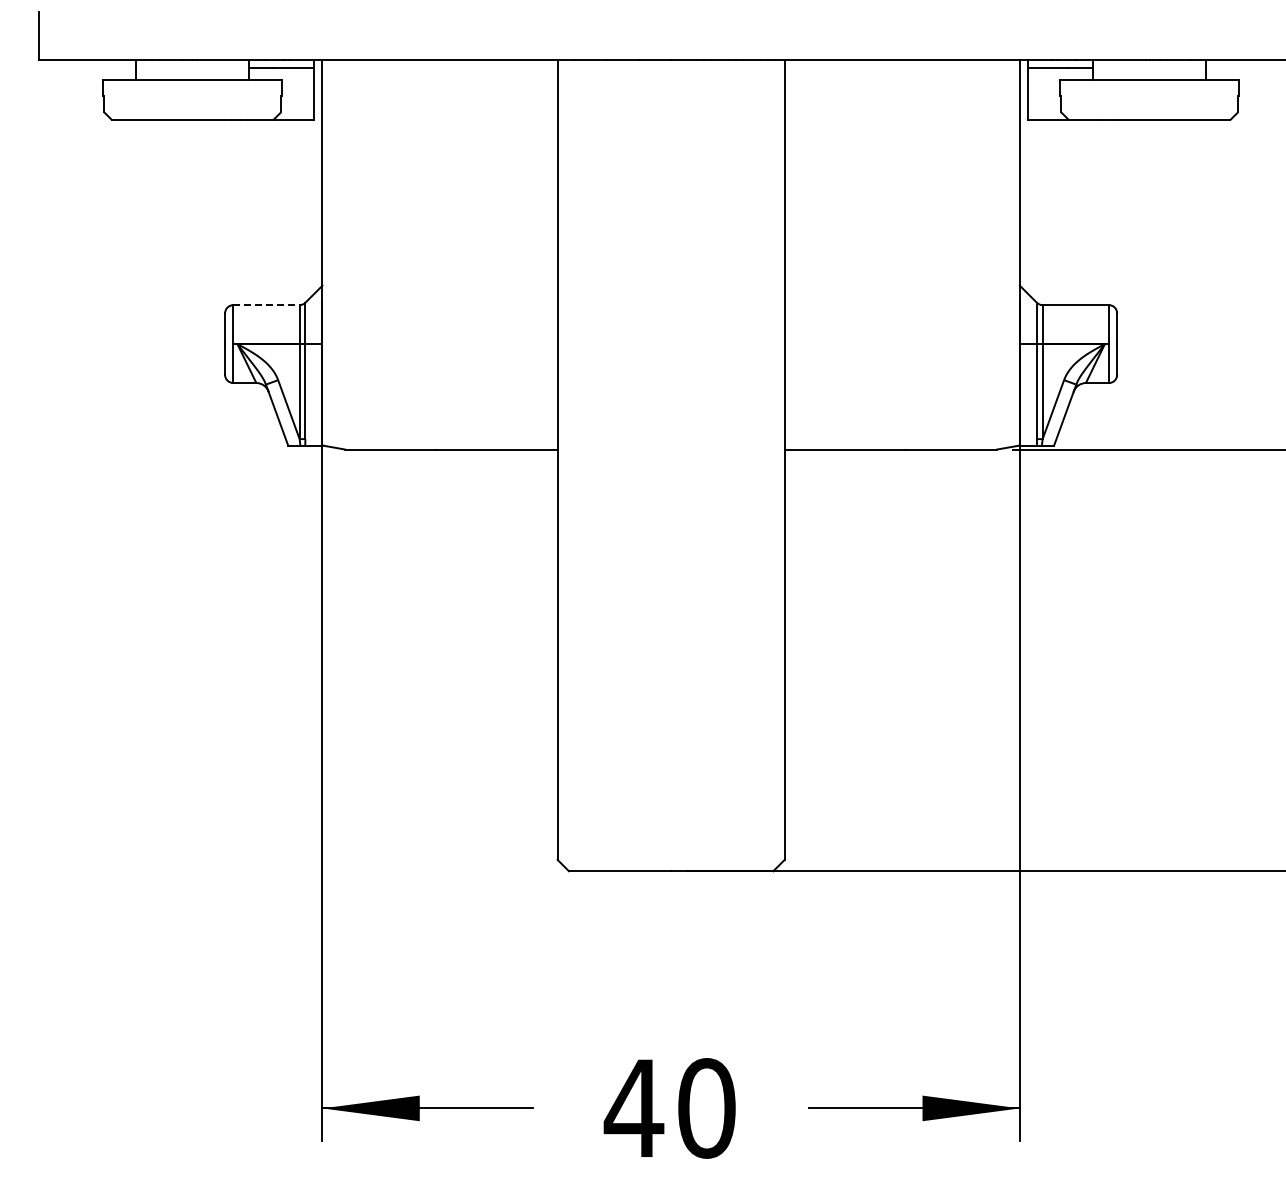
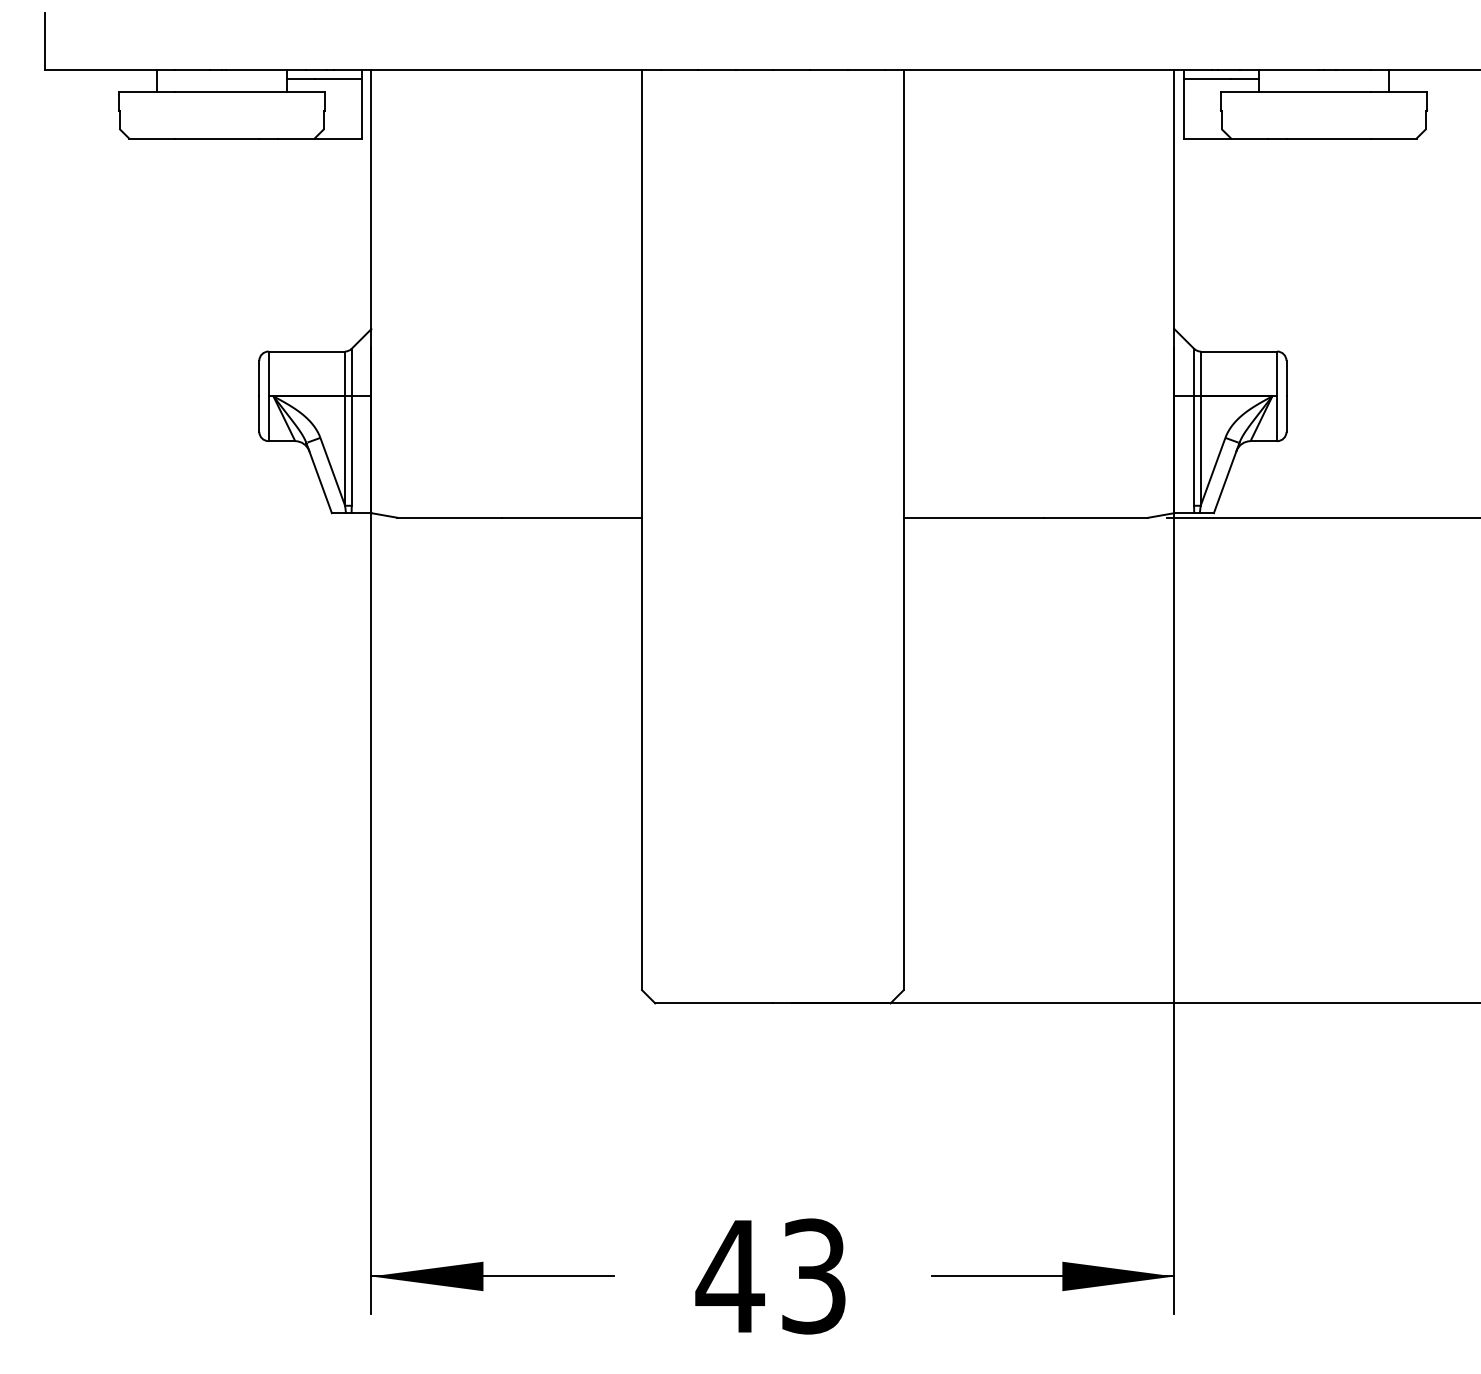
line: (266, 305) -> (306, 351), dashed -> solid
text: (706, 1108) -> (813, 1276), 40 -> 43

